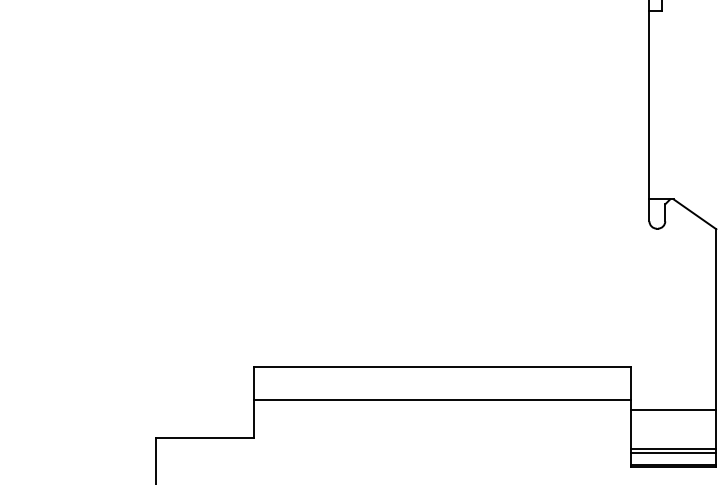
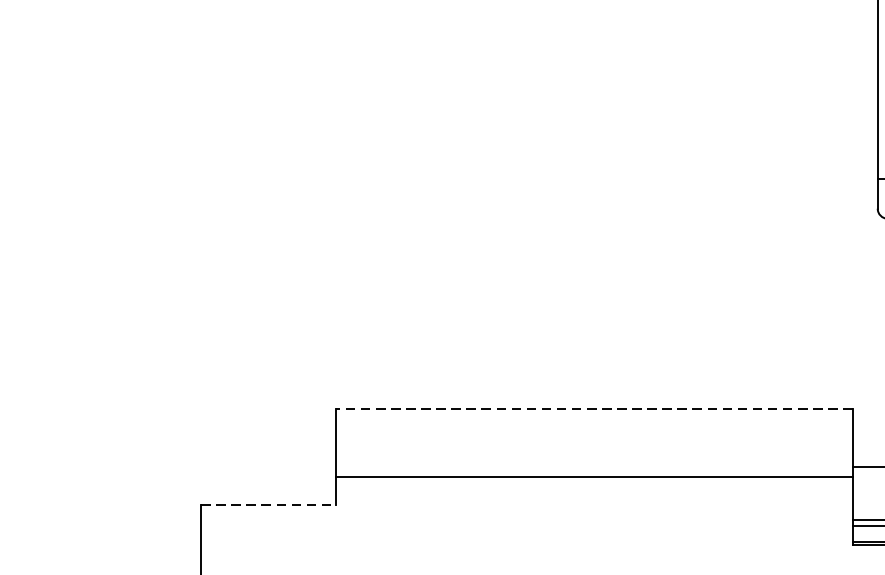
line: (442, 367) -> (594, 408), solid -> dashed
line: (442, 400) -> (594, 477), moved
line: (205, 437) -> (269, 504), solid -> dashed

